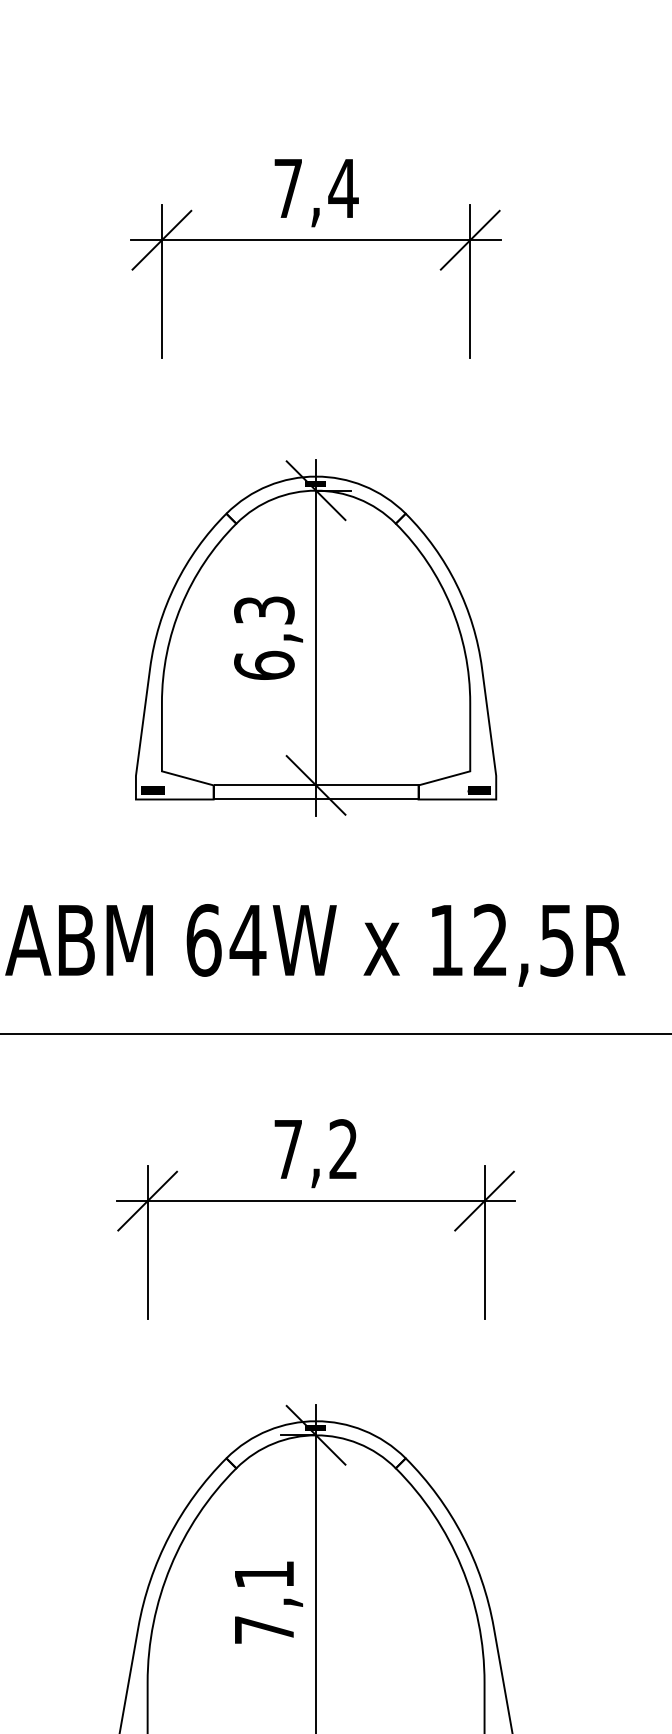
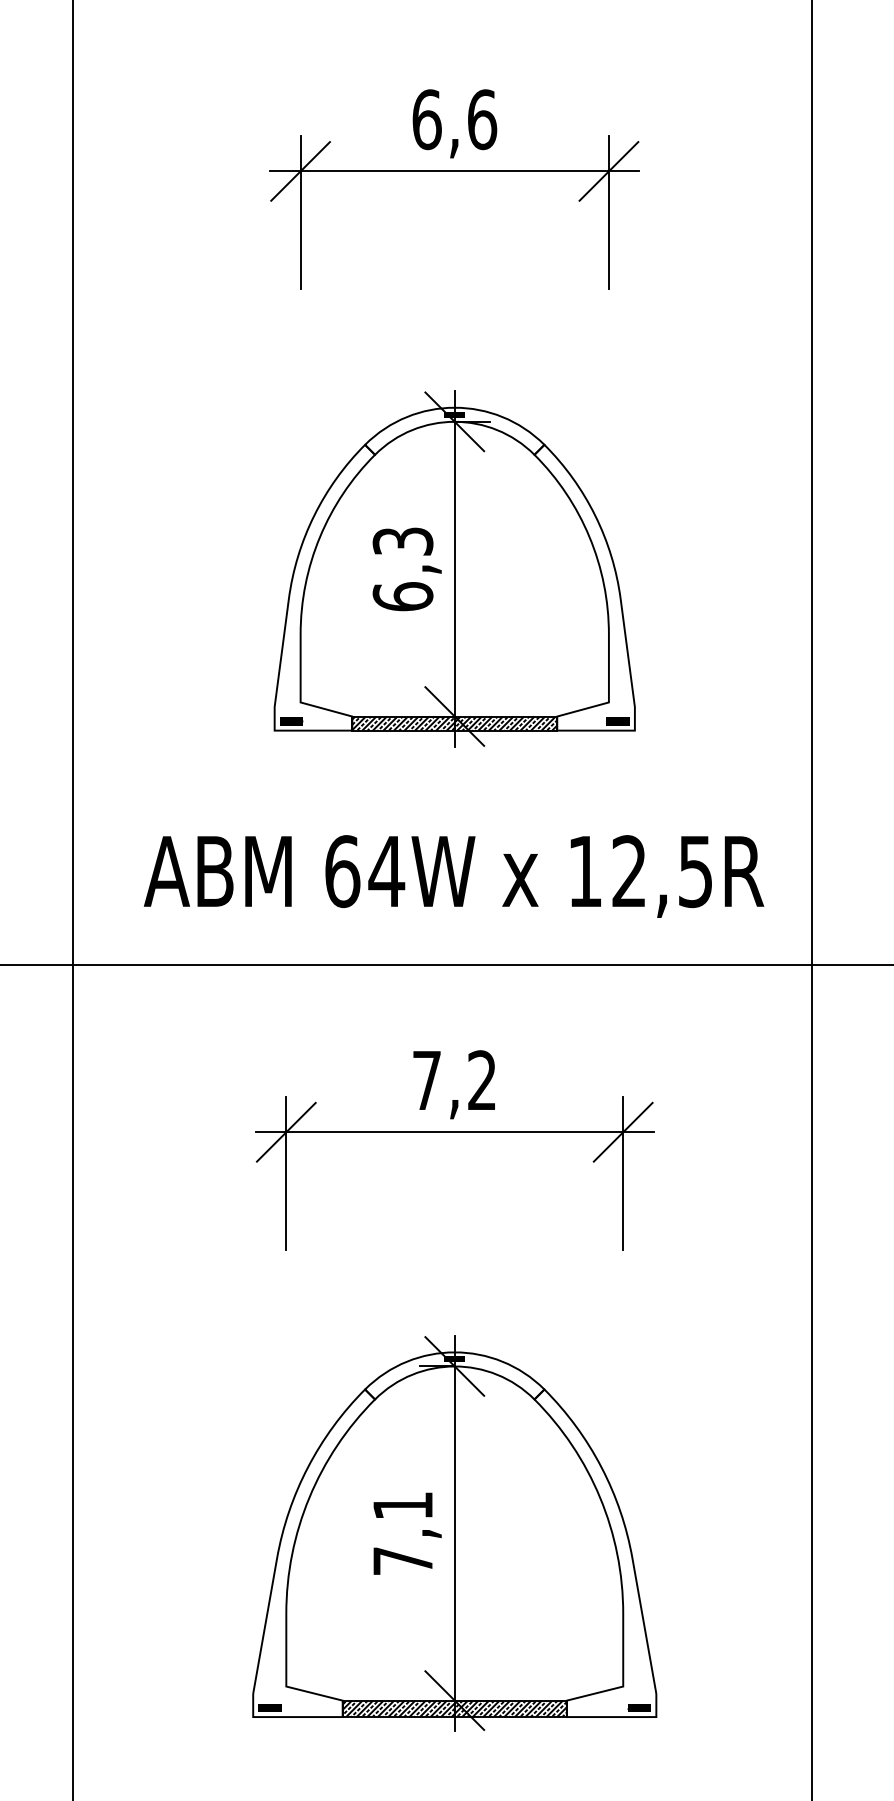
text: (315, 188) -> (454, 119), 7,4 -> 6,6
hatch: (315, 792) -> (454, 723), added

